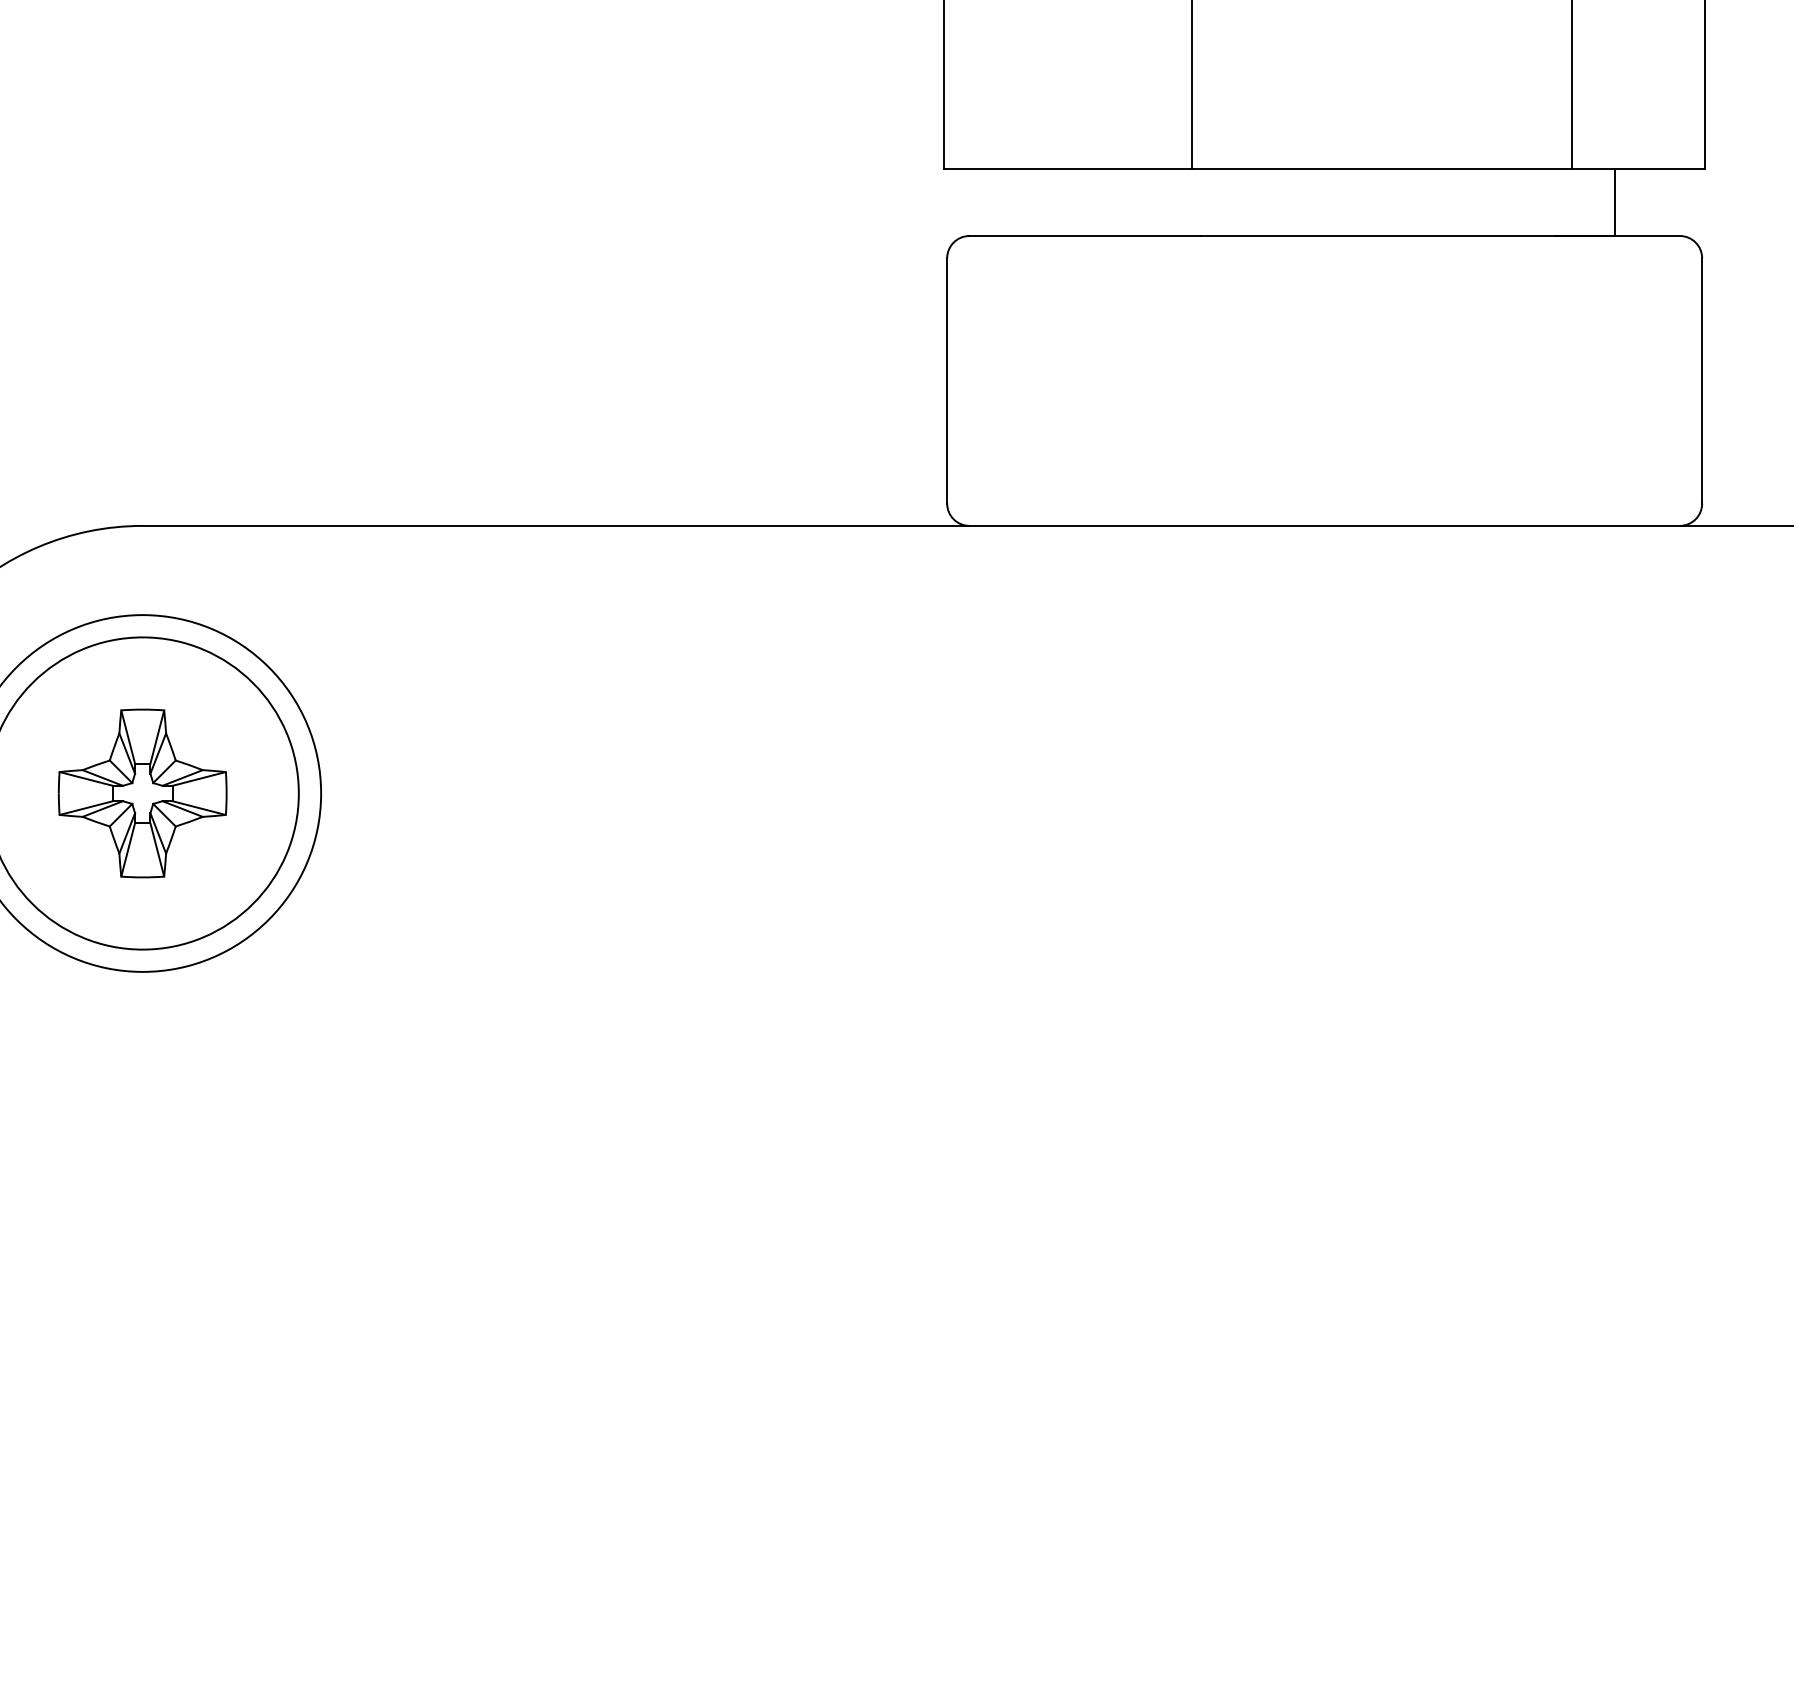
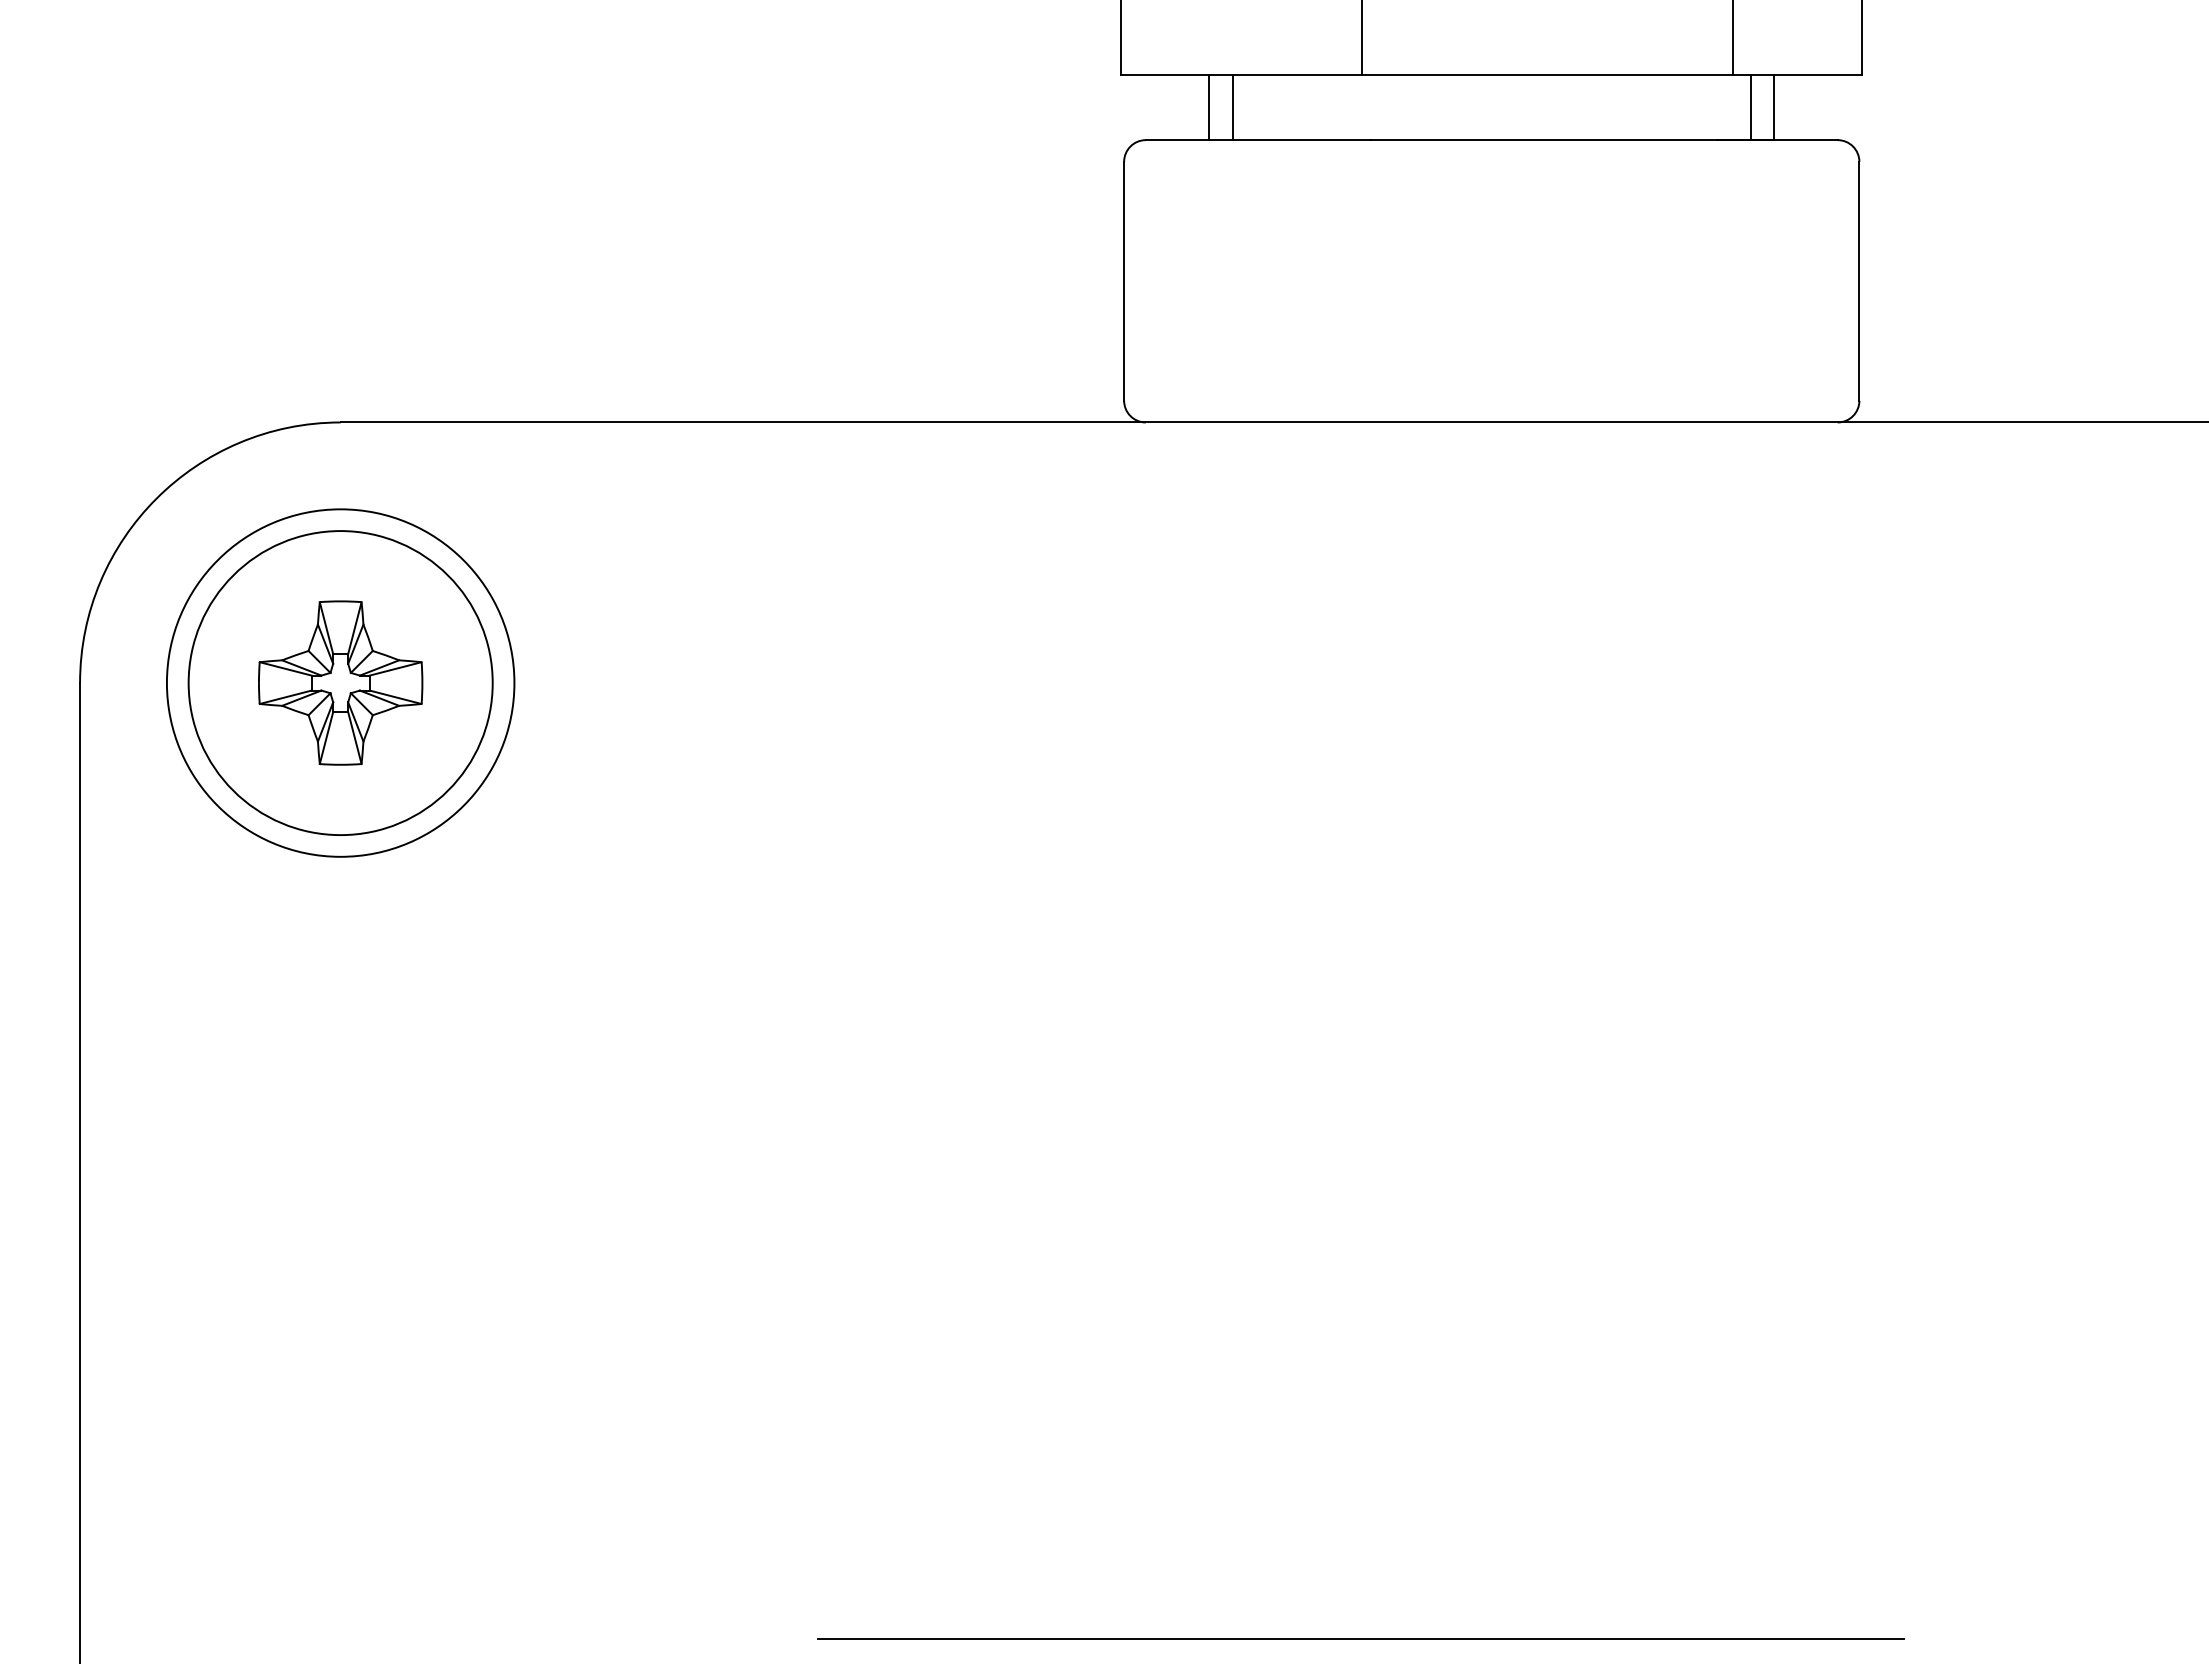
line: (1034, 202) -> (1209, 107), added
line: (1058, 202) -> (1232, 107), added
line: (1590, 202) -> (1750, 107), added

